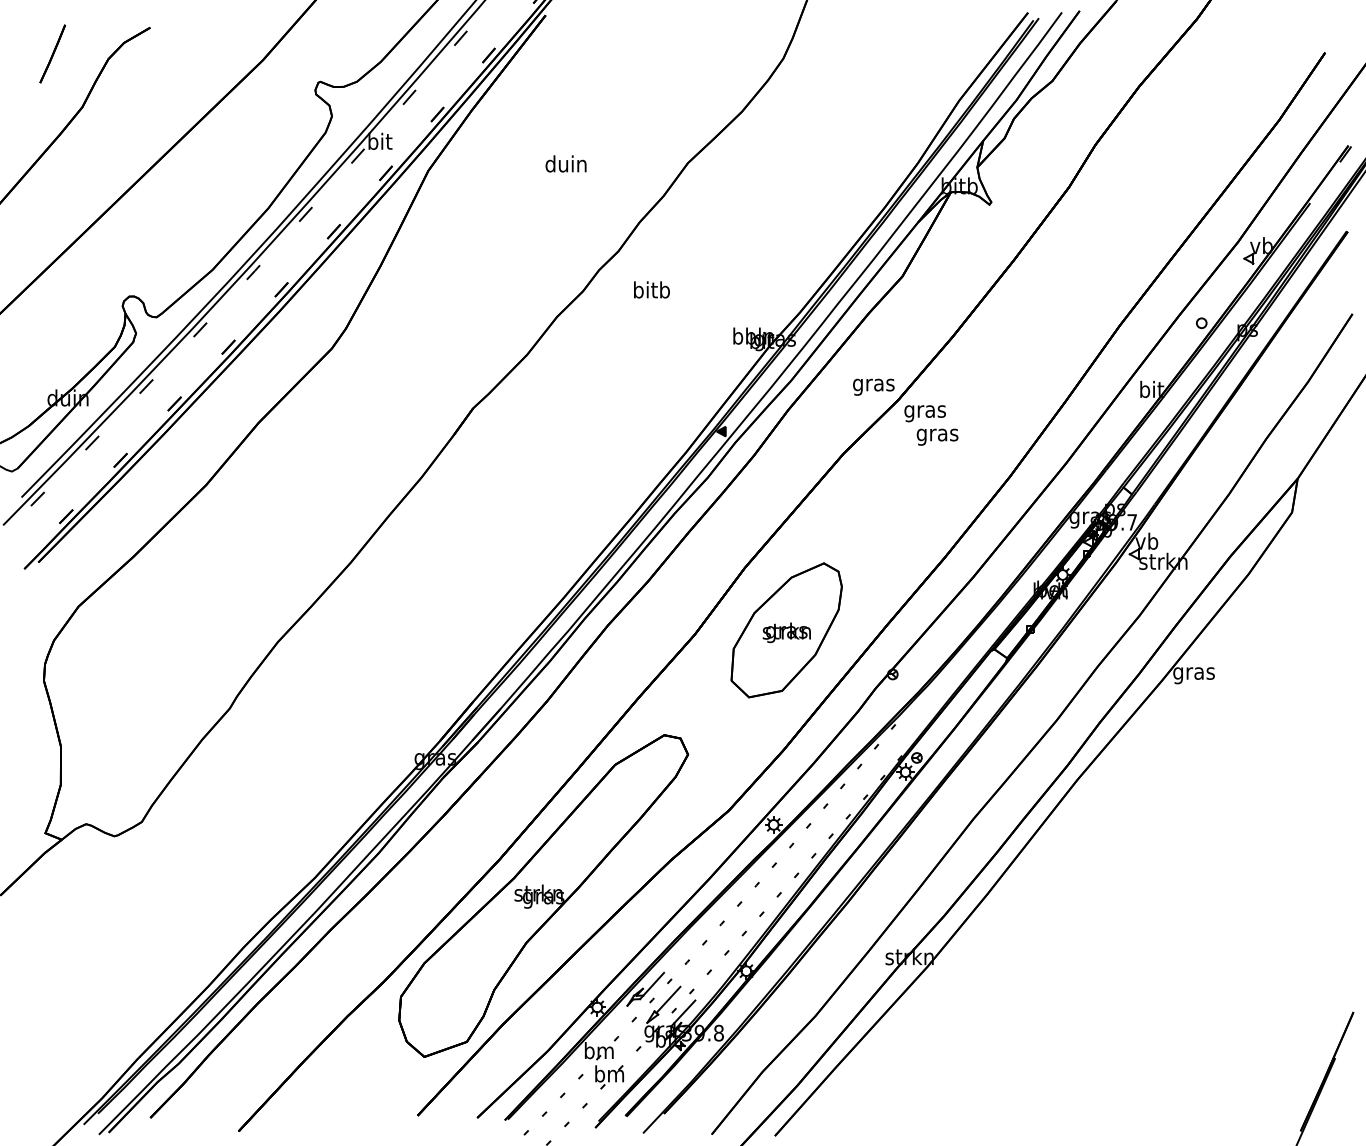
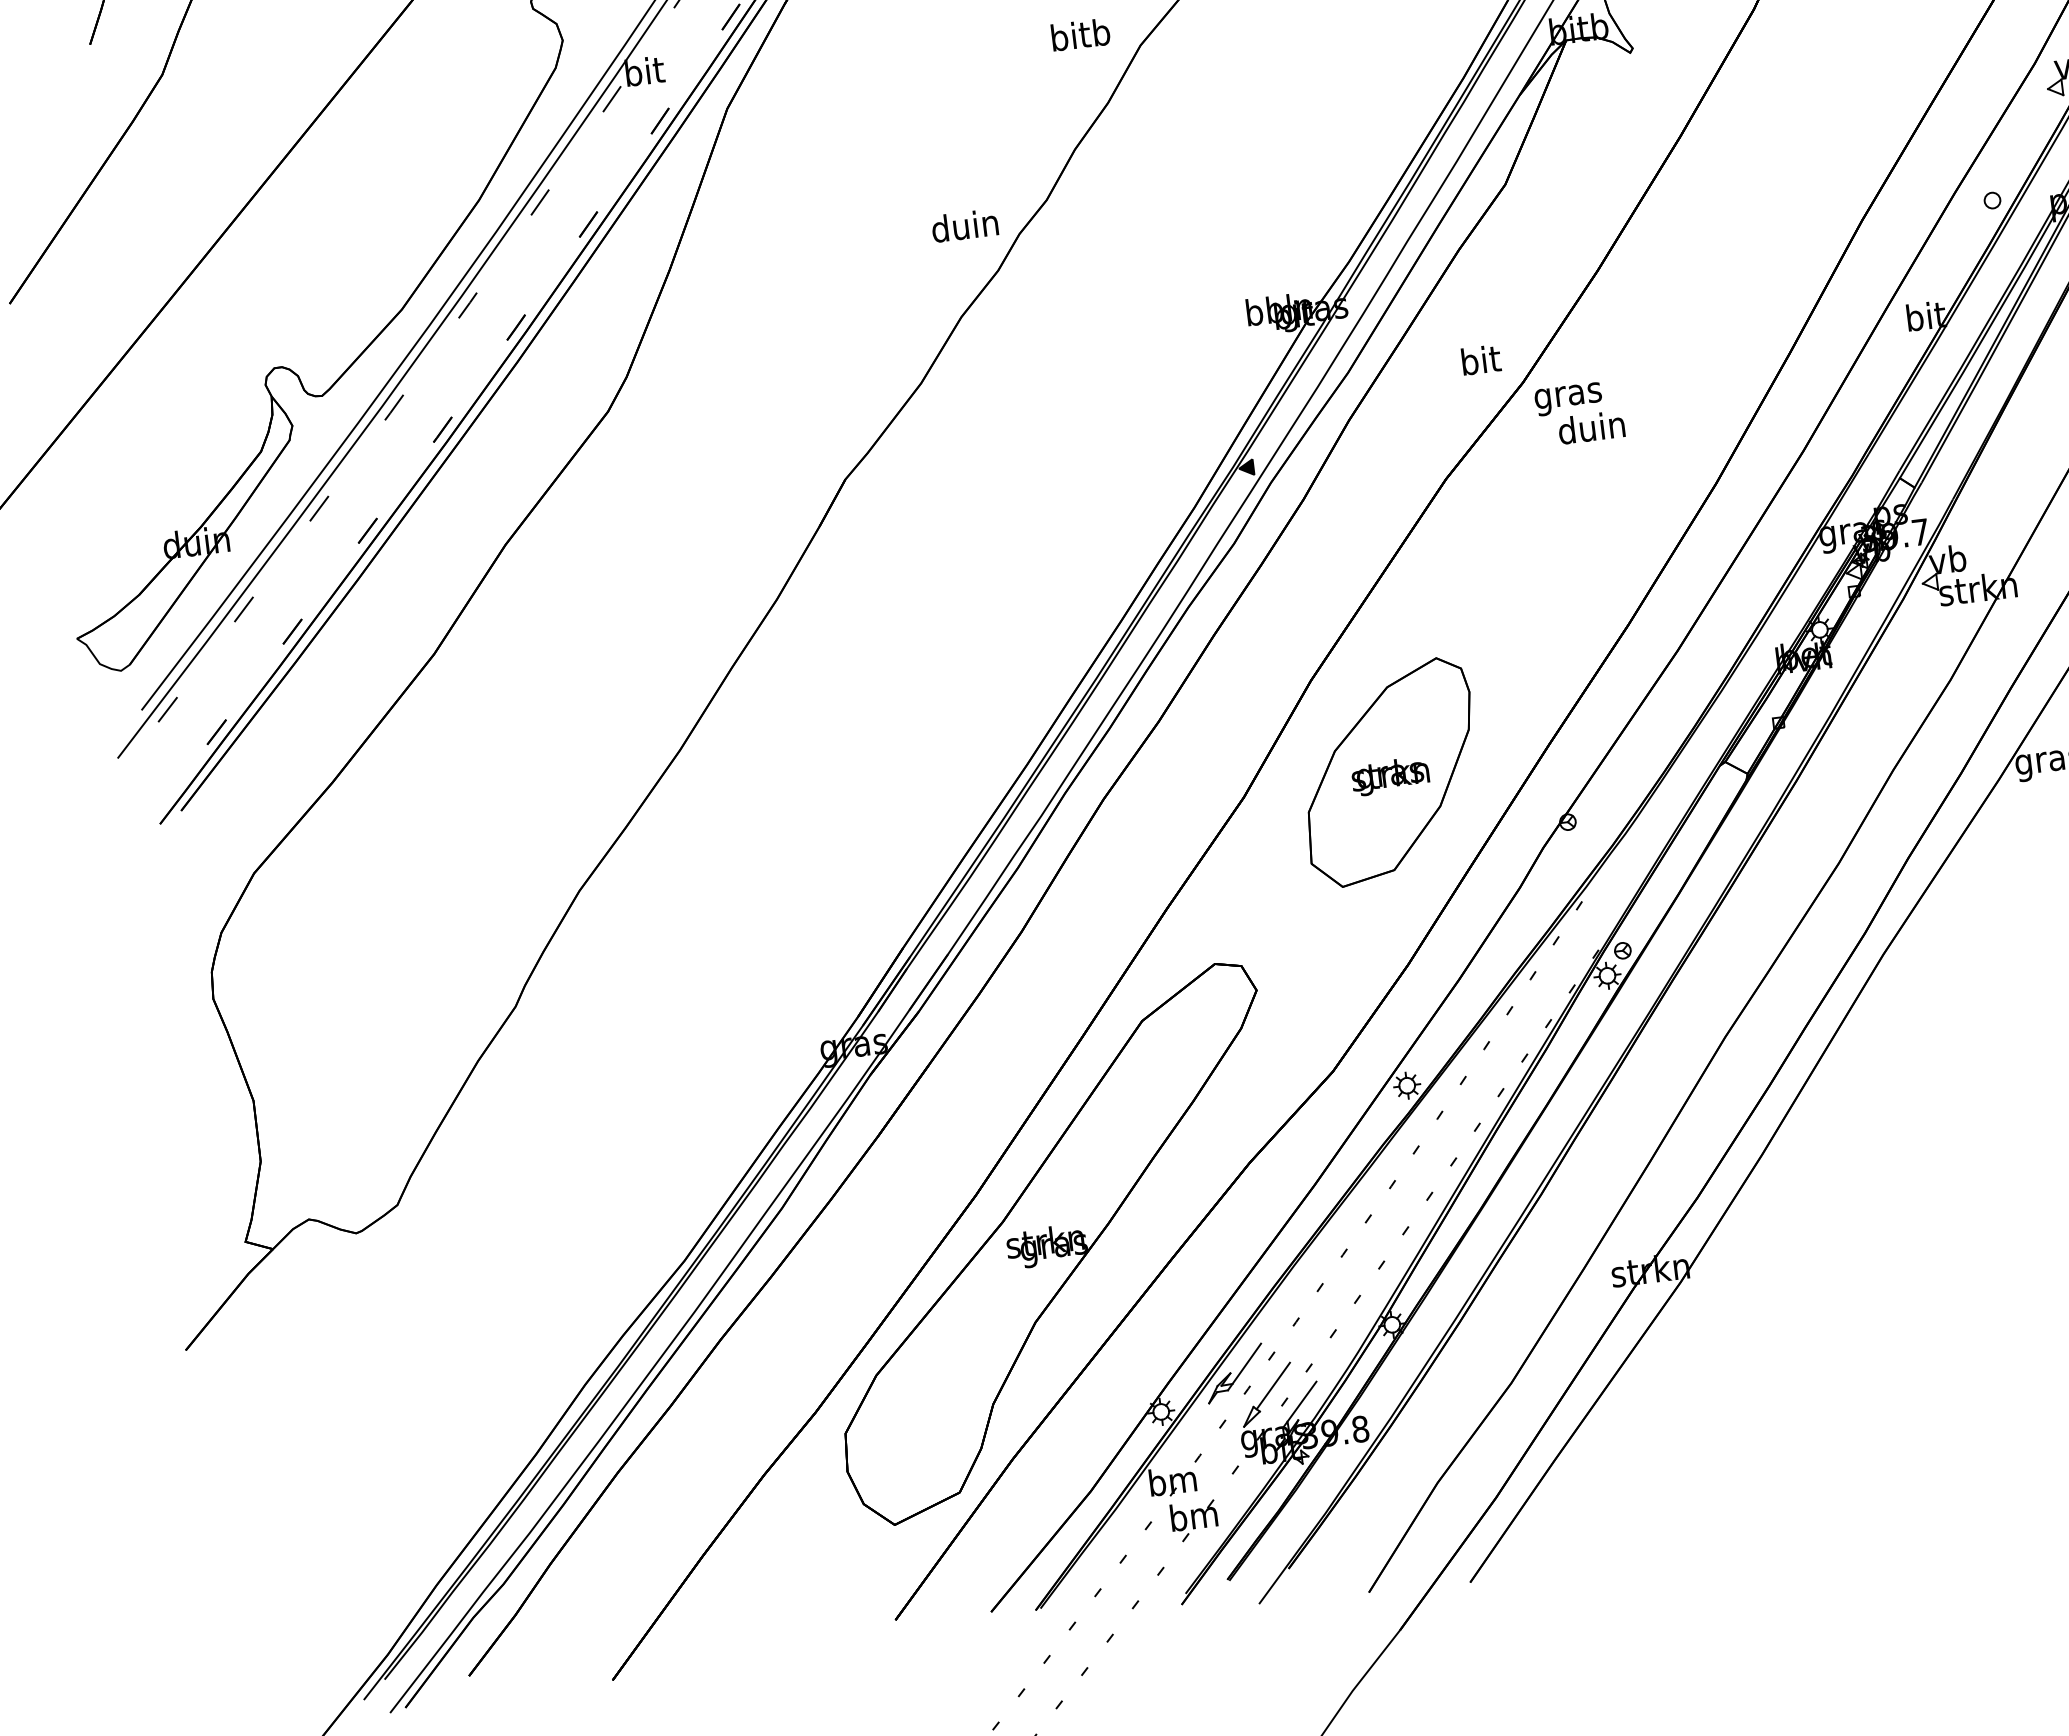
text: (565, 163) -> (963, 225), moved
text: (651, 289) -> (1079, 34), moved
text: (873, 384) -> (1480, 362), gras -> bit
text: (938, 434) -> (1593, 429), gras -> duin

